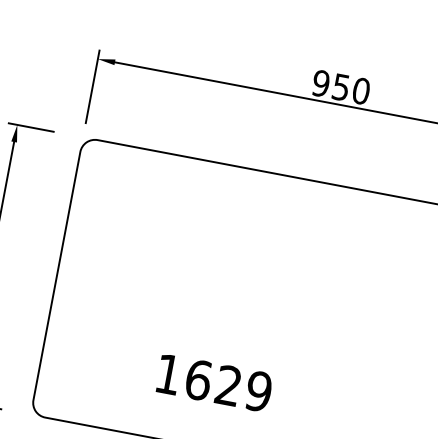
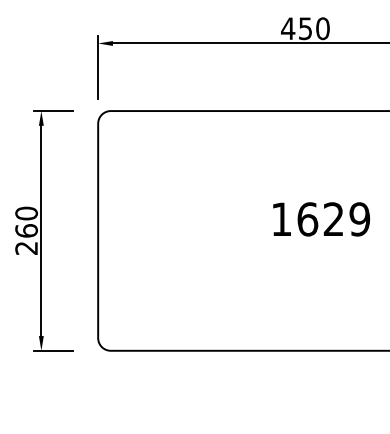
text: (321, 83) -> (288, 28), 950 -> 450
text: (214, 383) -> (321, 219), moved

